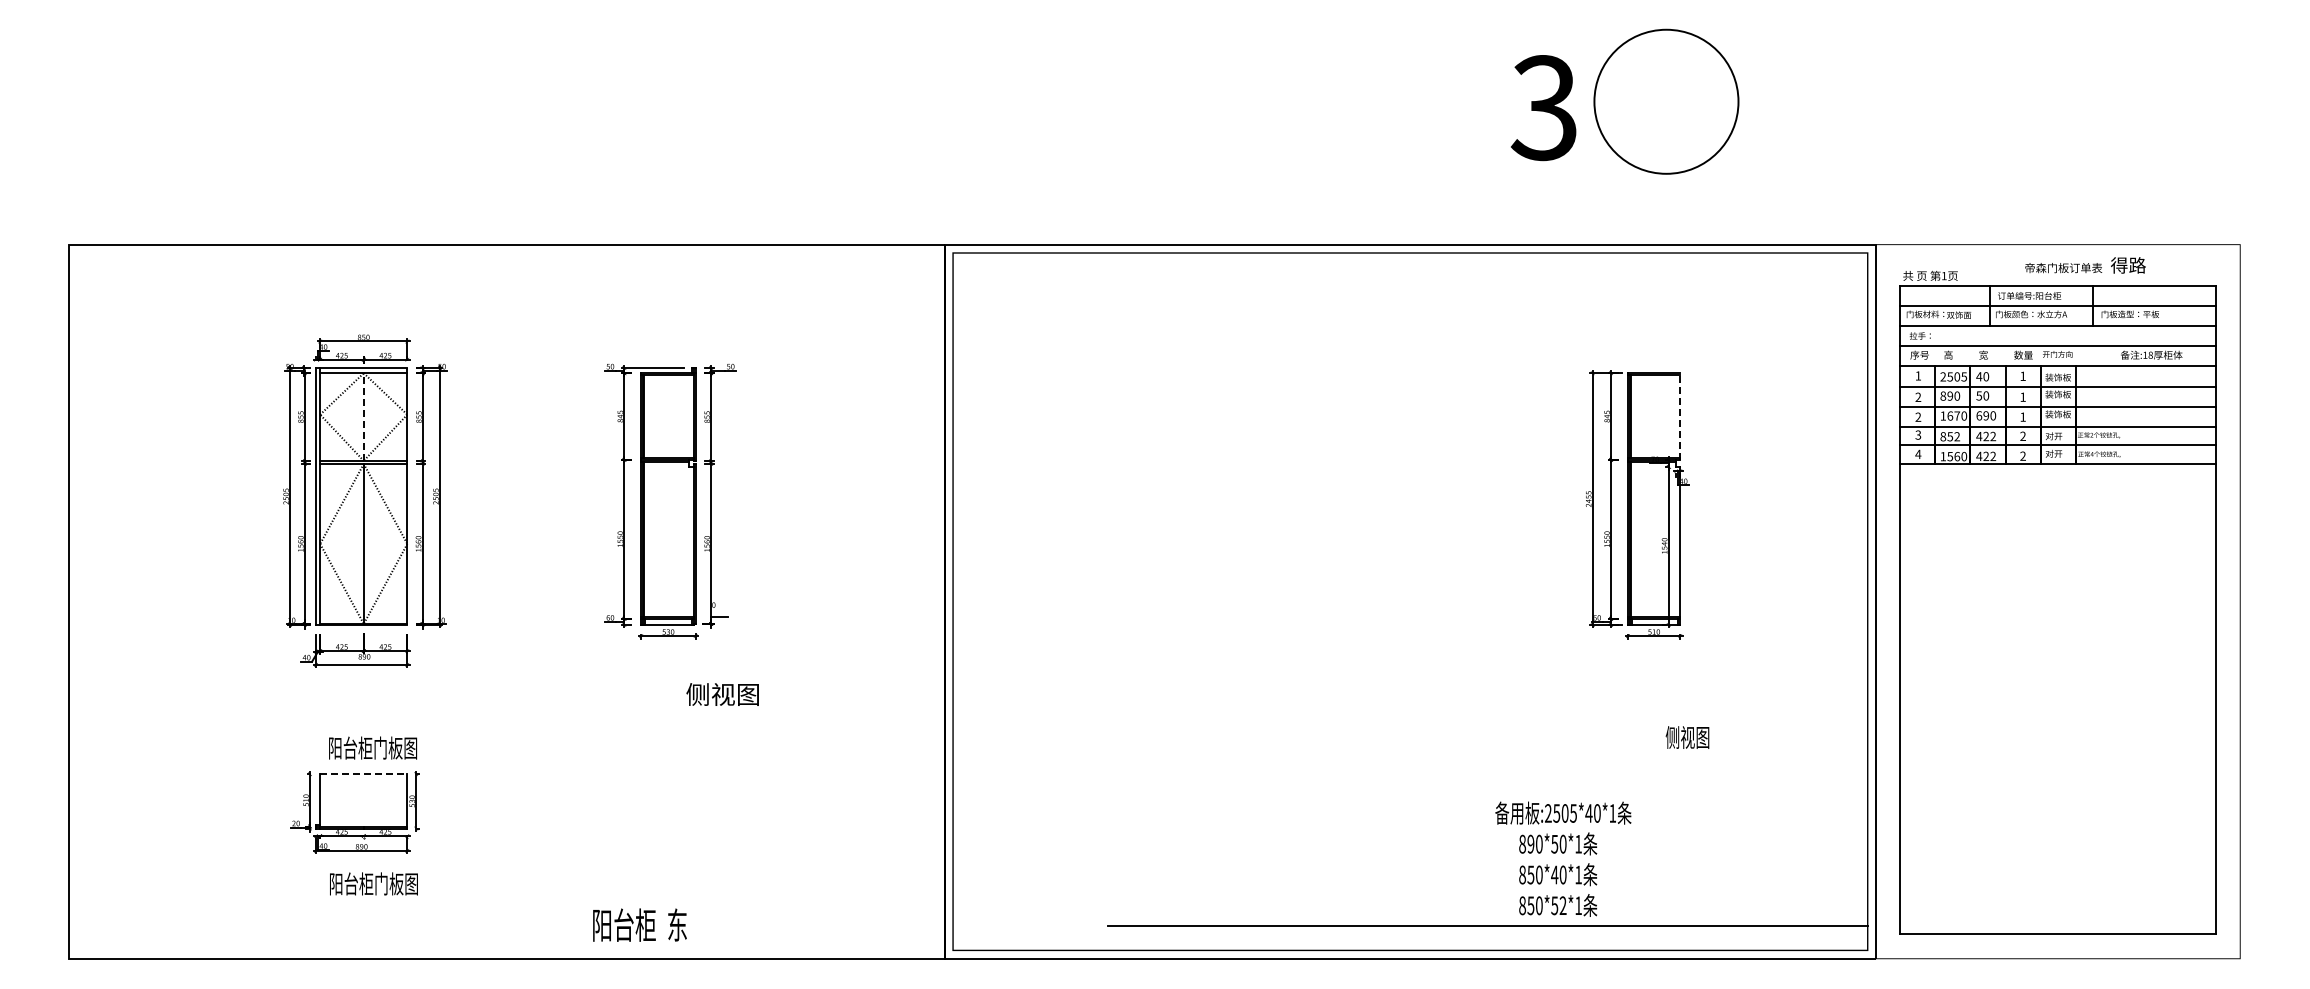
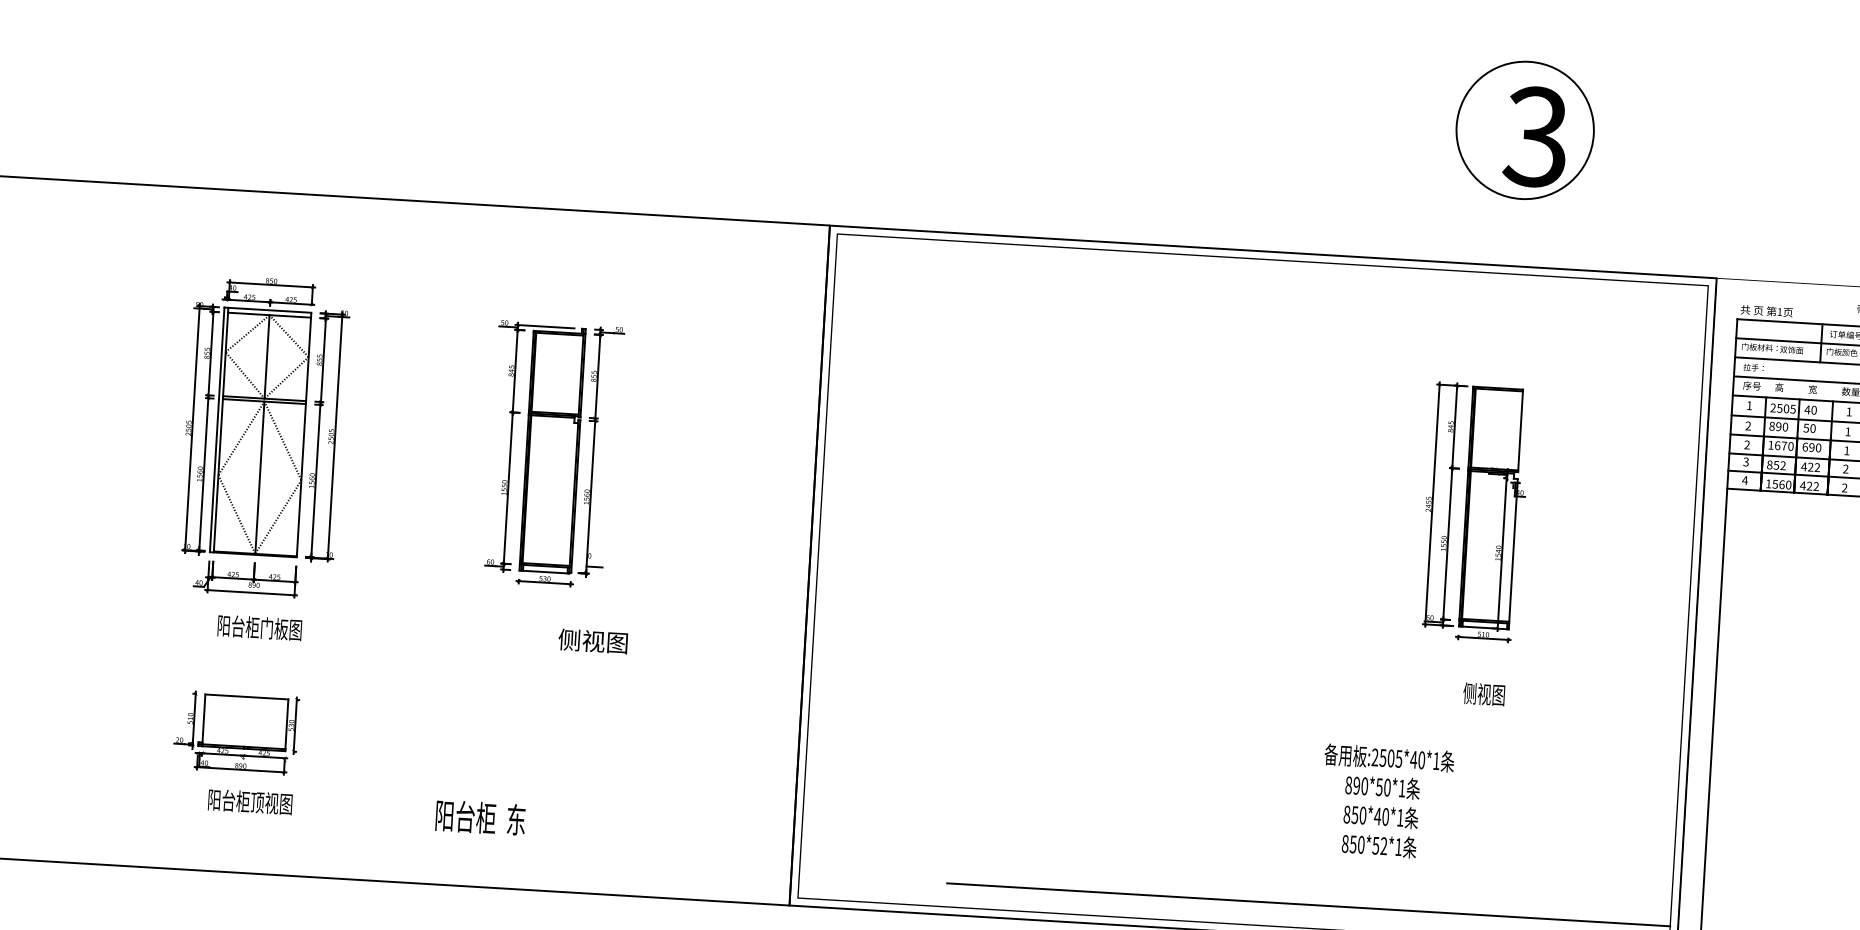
text: (1543, 108) -> (1535, 137), moved
line: (1680, 416) -> (1520, 430), dashed -> solid
line: (363, 417) -> (266, 357), dashed -> solid
text: (1687, 737) -> (1484, 694), moved
text: (373, 747) -> (260, 627), moved
line: (363, 774) -> (246, 697), dashed -> solid
text: (1563, 858) -> (1386, 801), moved
text: (388, 883) -> (264, 802), 阳台柜门板图 -> 阳台柜顶视图
text: (639, 924) -> (480, 817), moved

